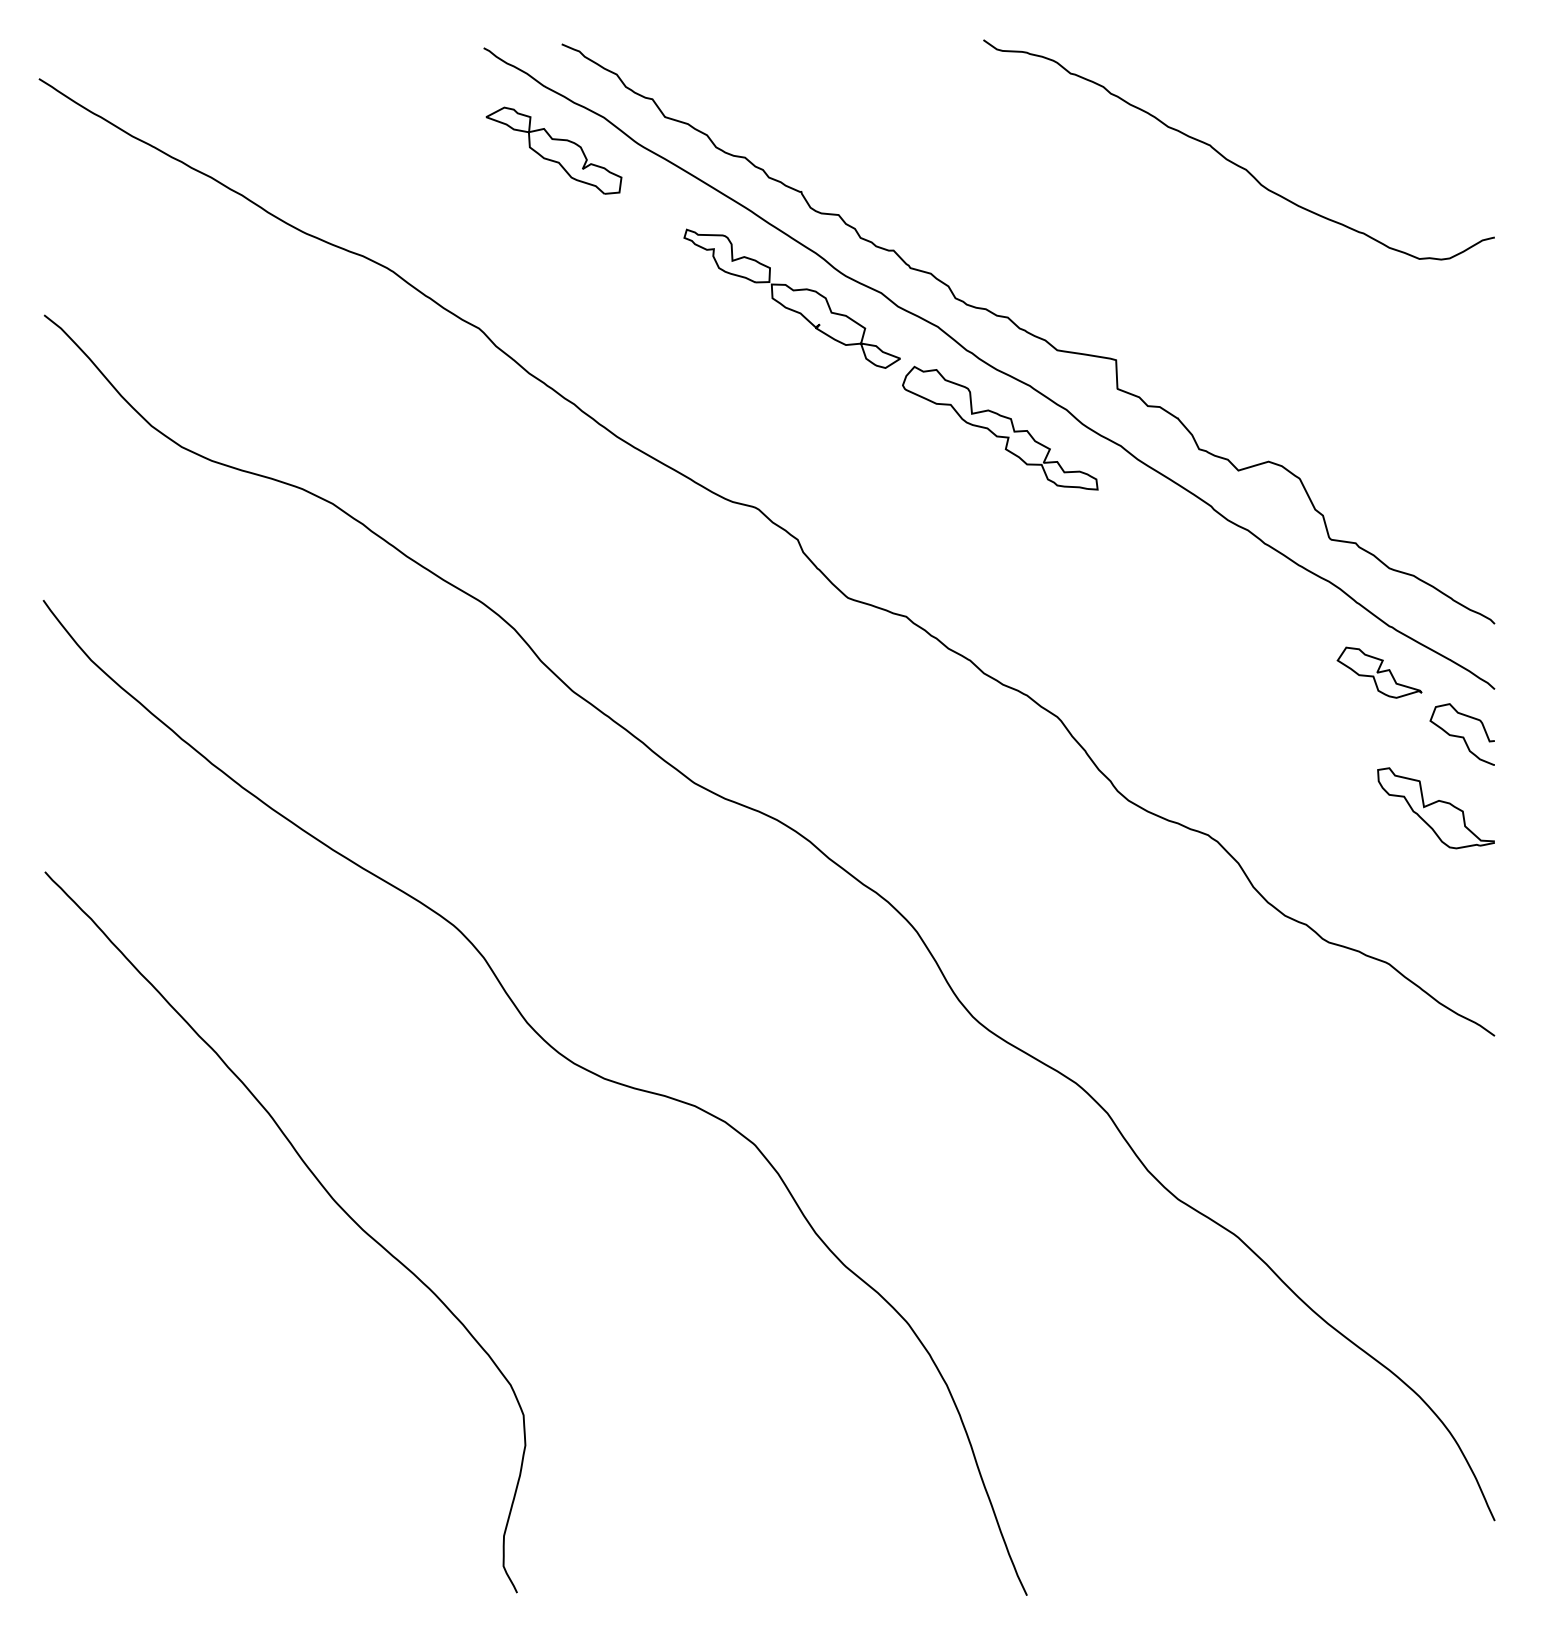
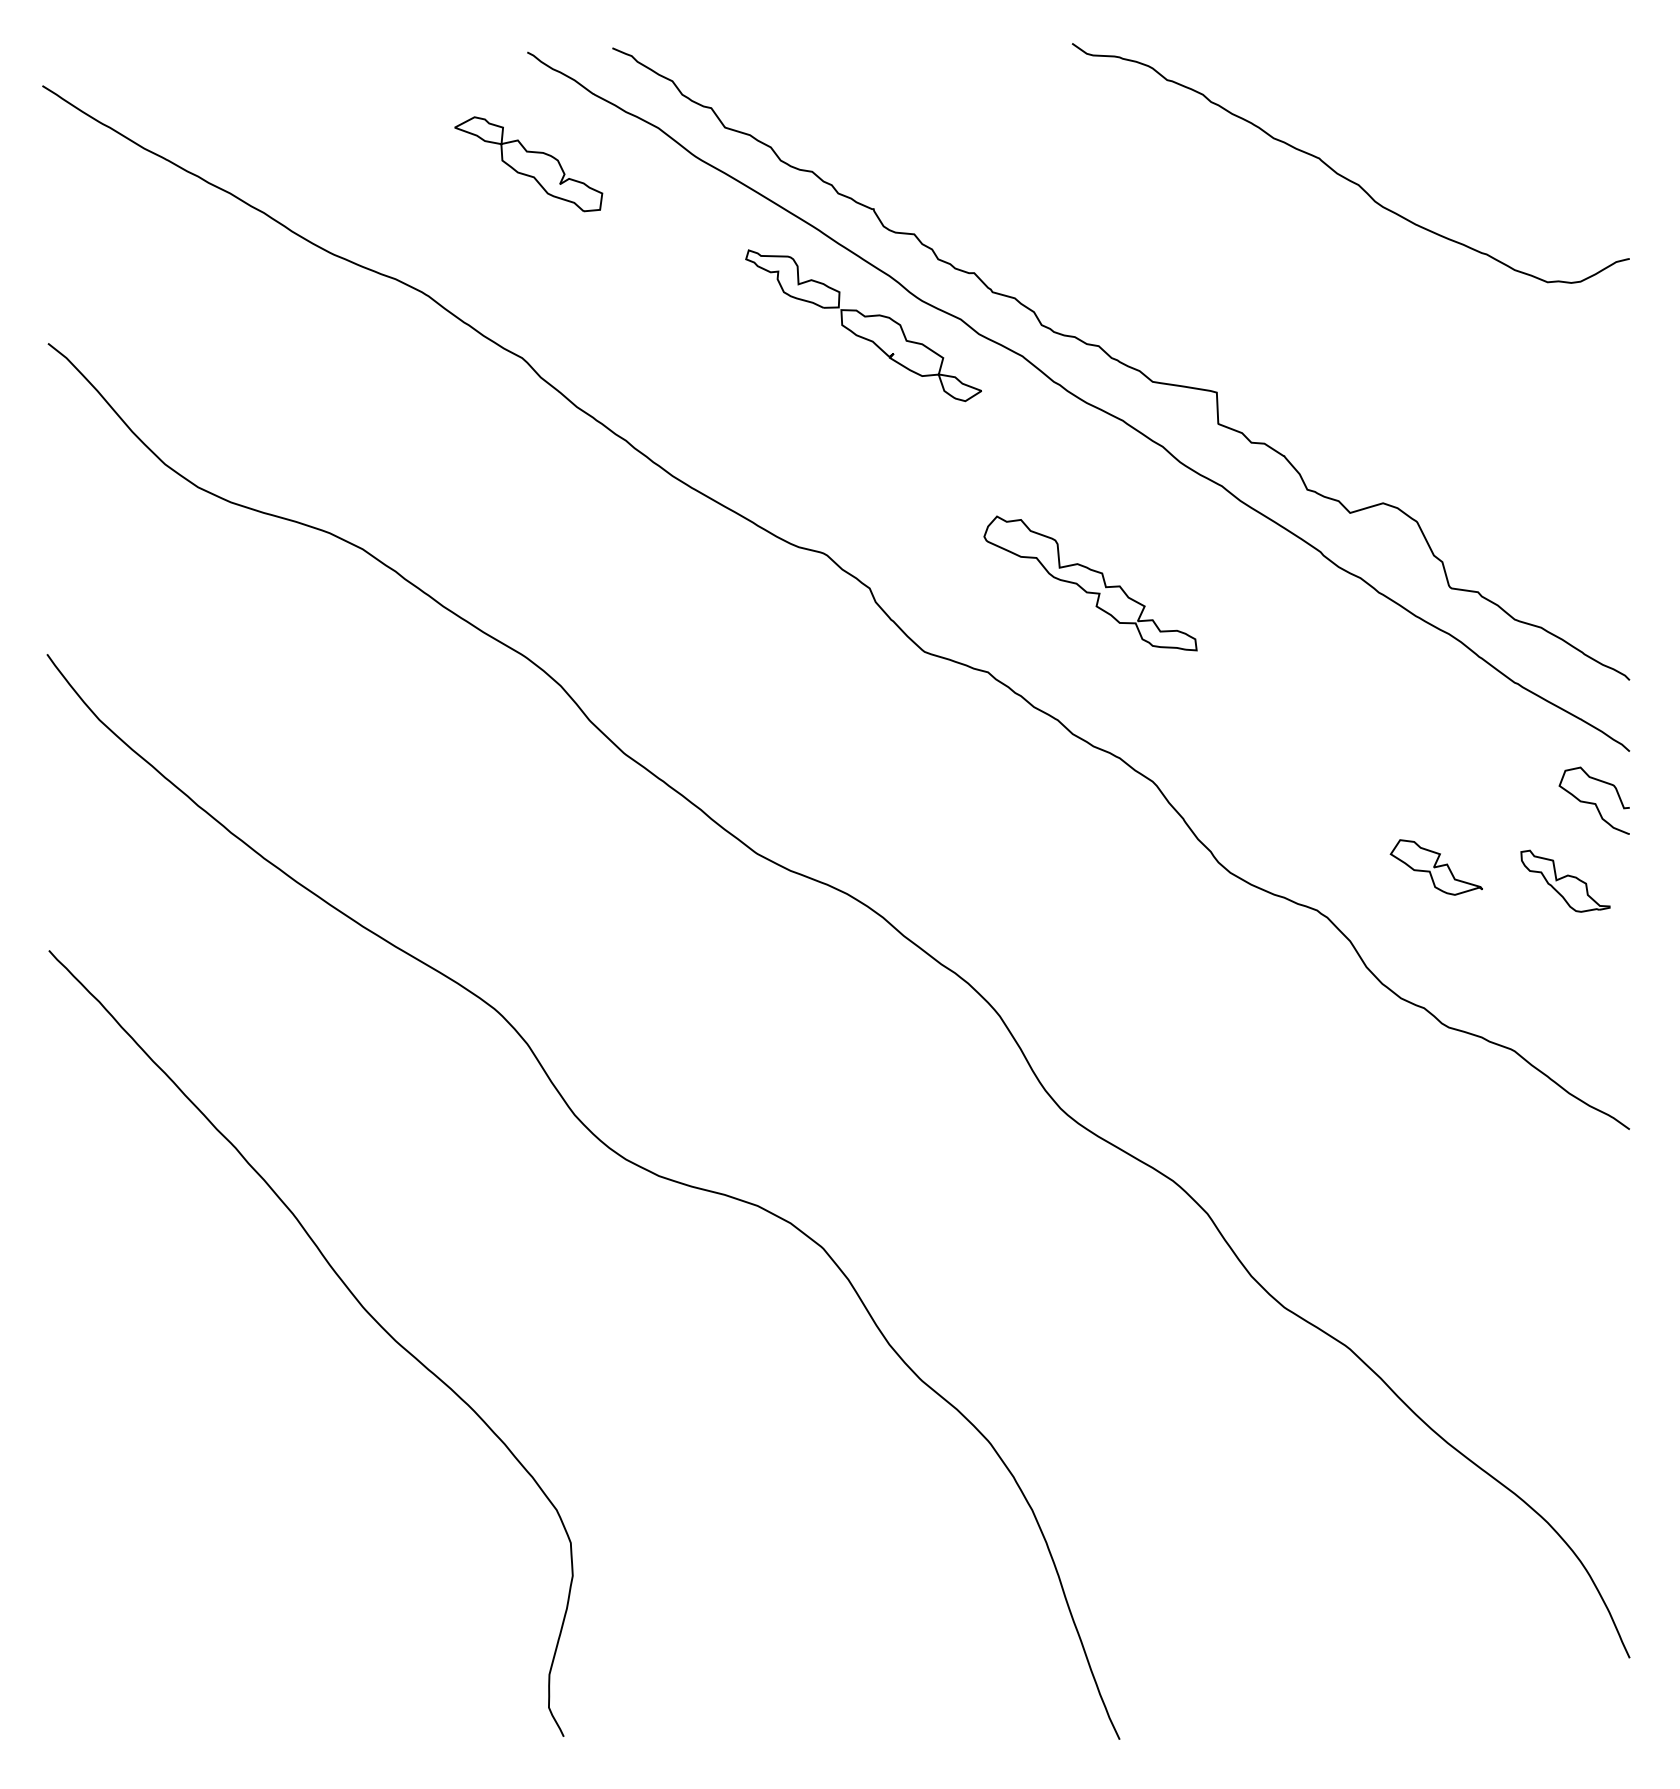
part: (553, 150) -> (528, 163), moved
part: (1000, 427) -> (1090, 582), moved
part: (1379, 672) -> (1436, 867), moved
part: (1435, 808) -> (1565, 881), size x0.7

